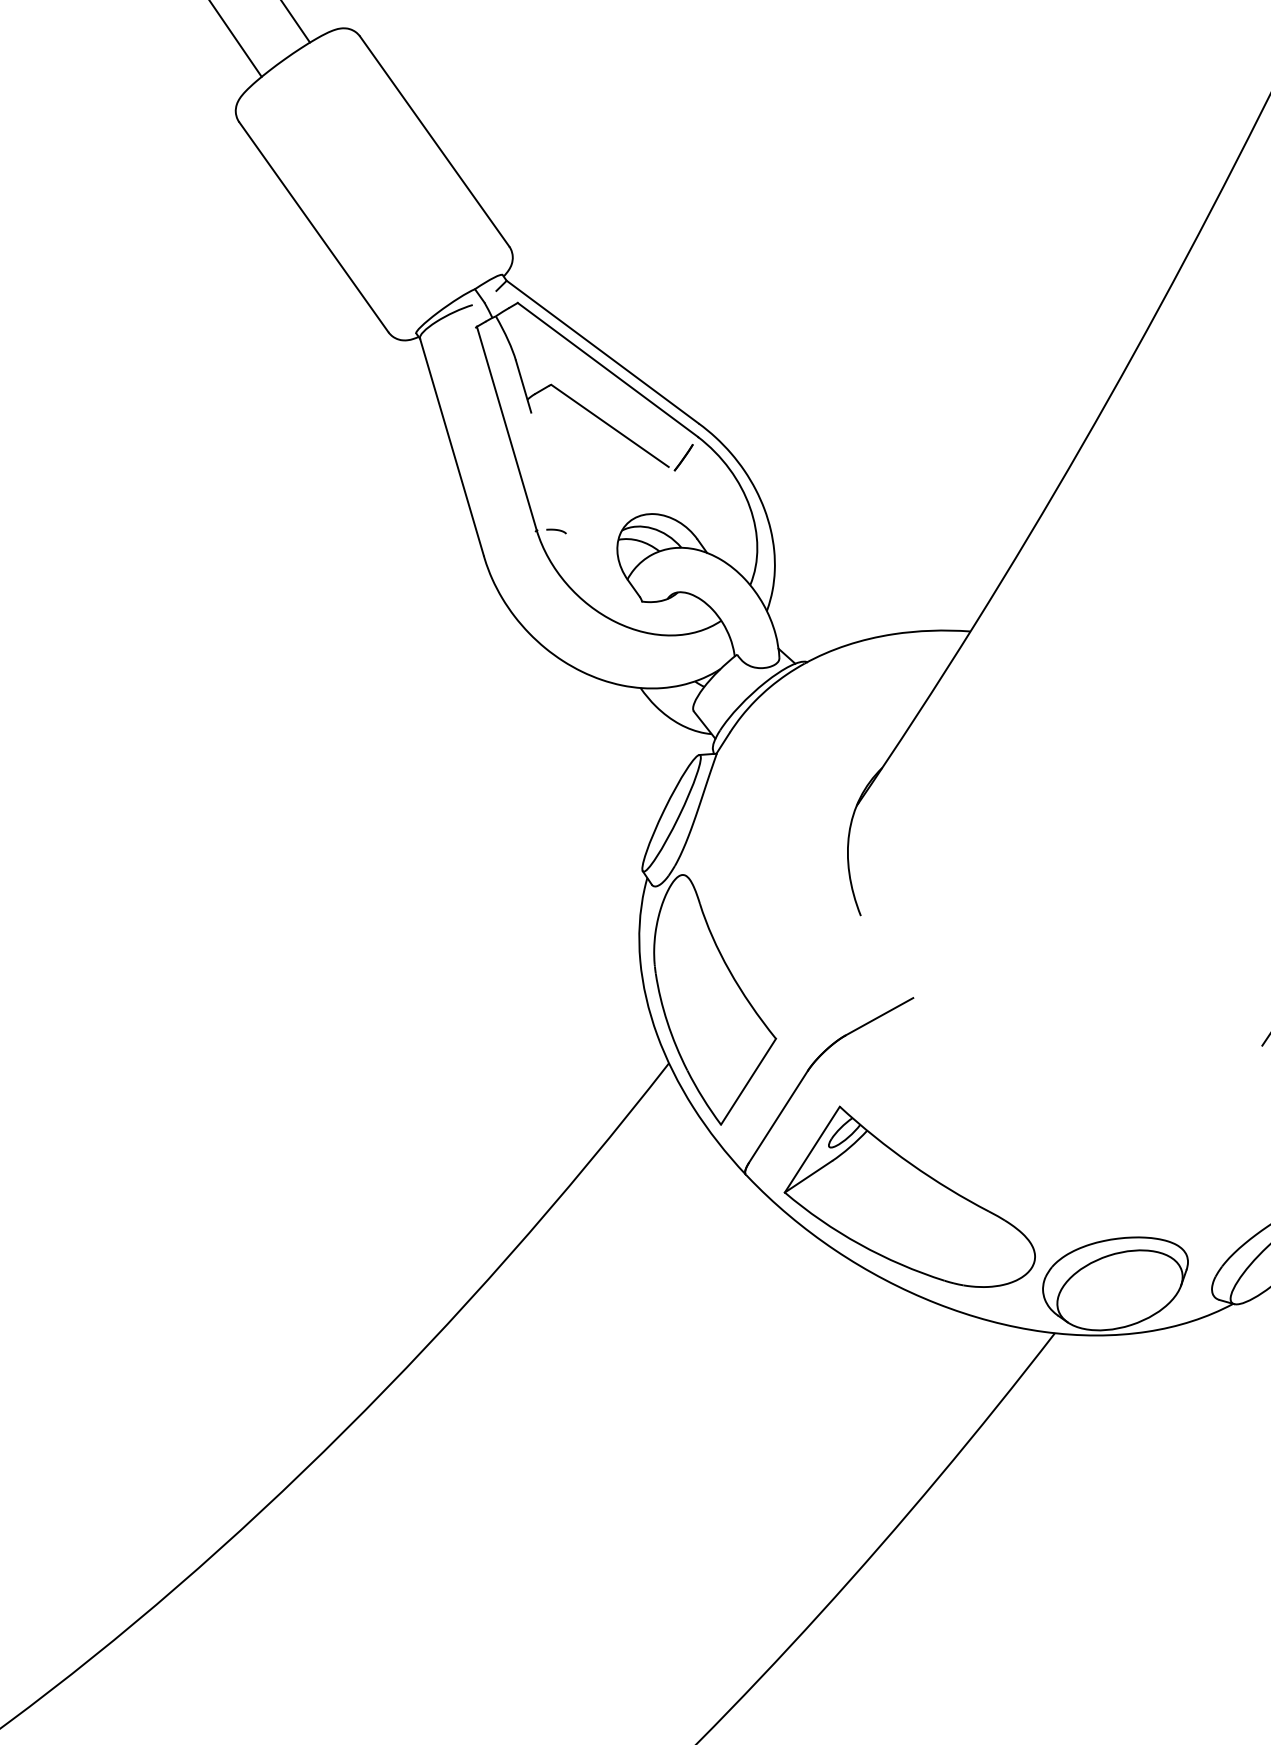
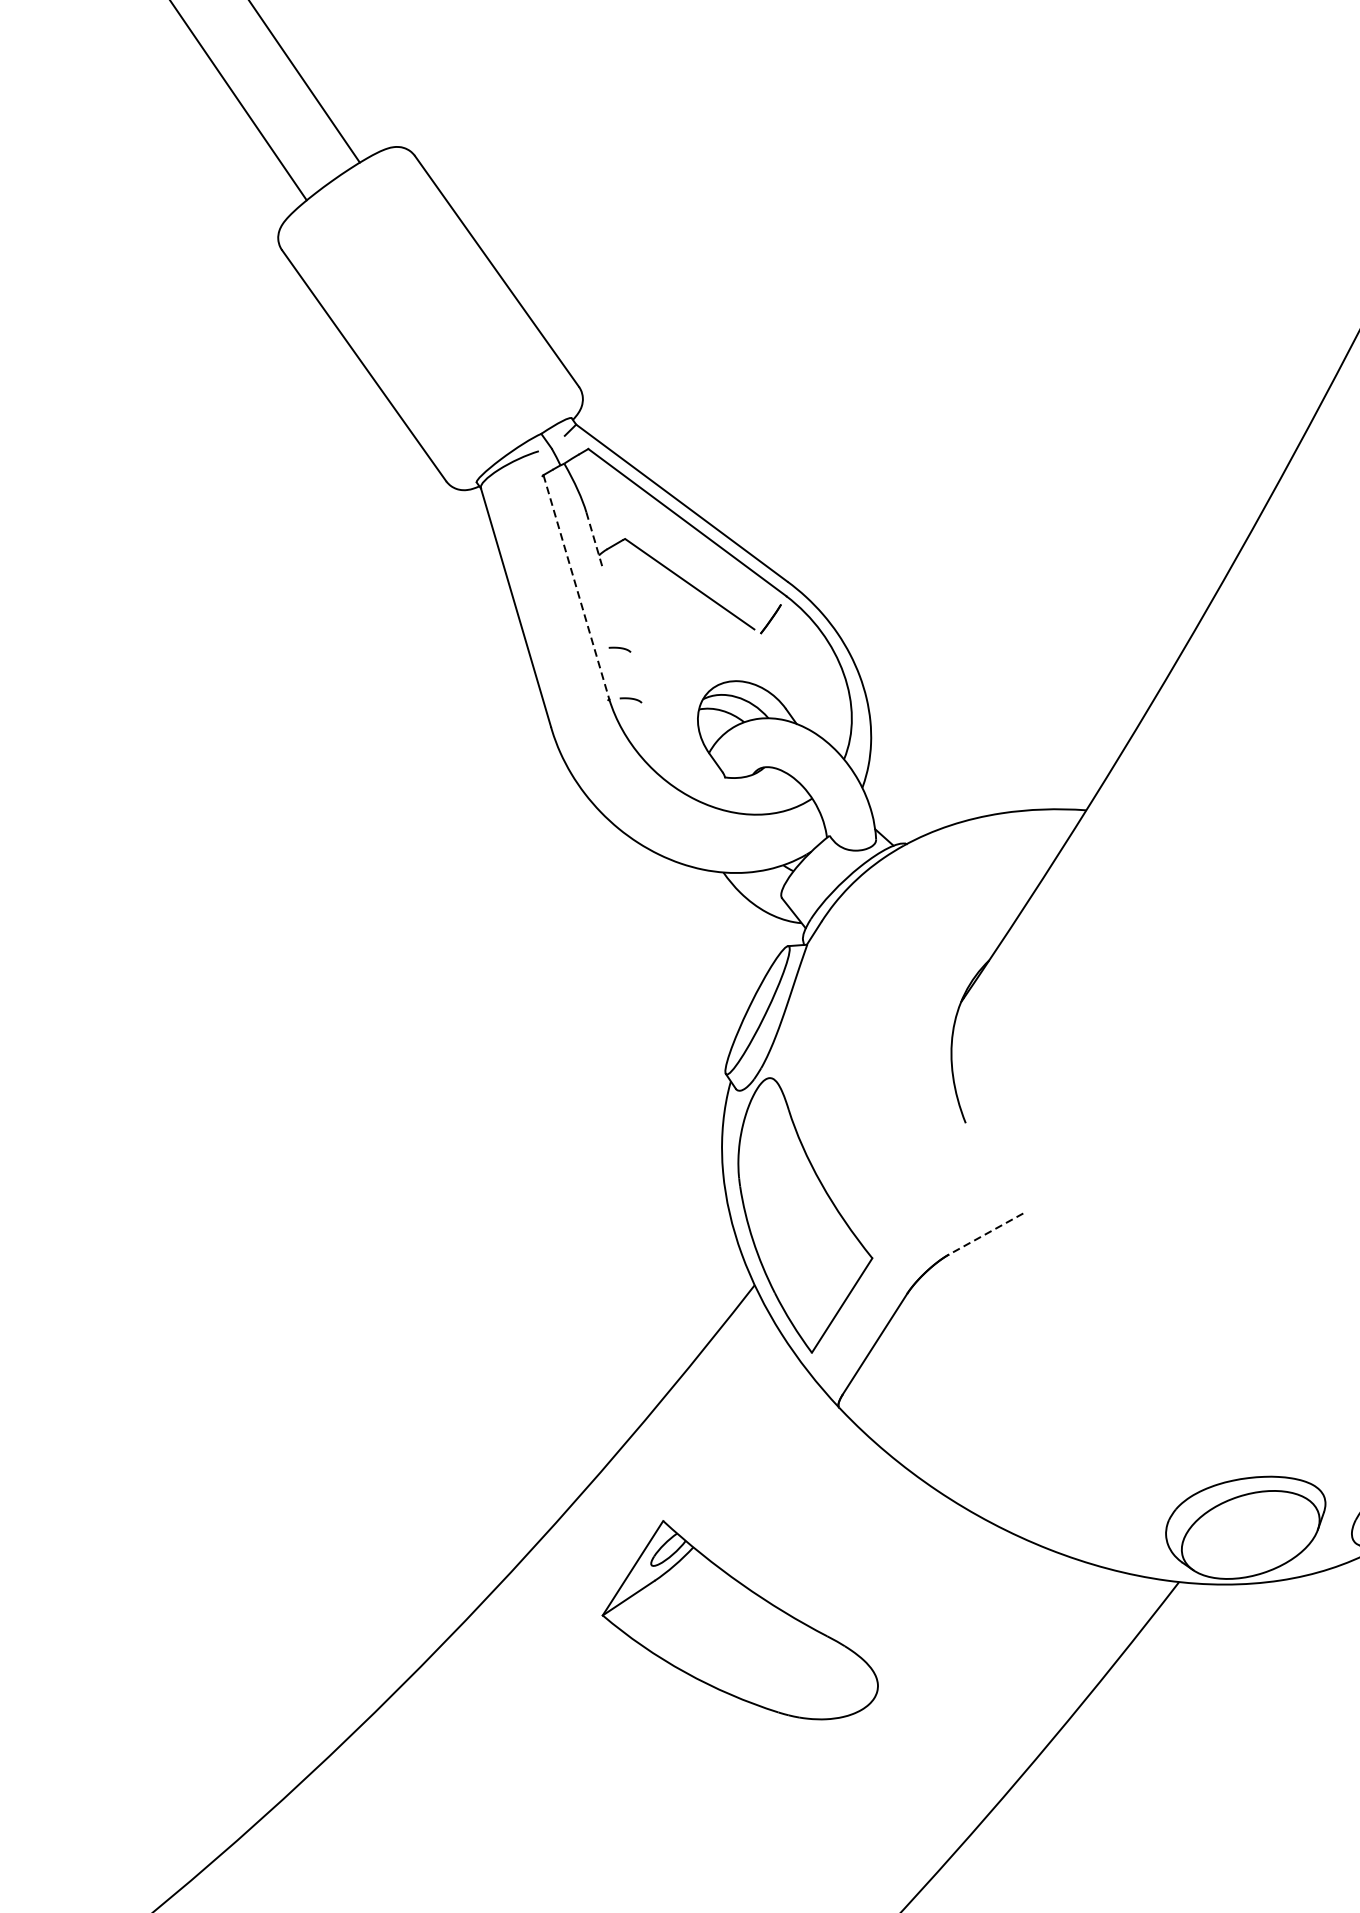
line: (523, 387) -> (594, 541), solid -> dashed
line: (507, 429) -> (577, 588), solid -> dashed
curve: (546, 484) -> (619, 648), added
line: (879, 1016) -> (986, 1233), solid -> dashed
part: (909, 1196) -> (739, 1619), moved

